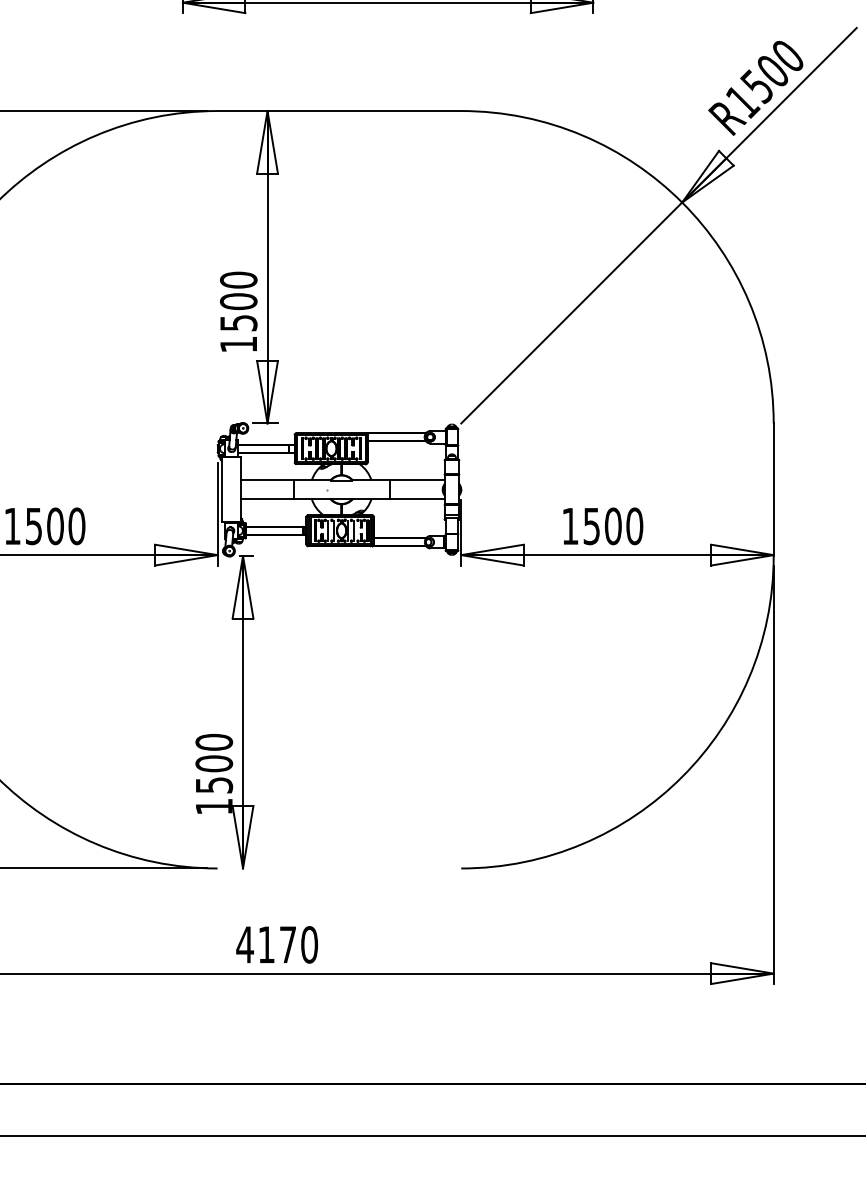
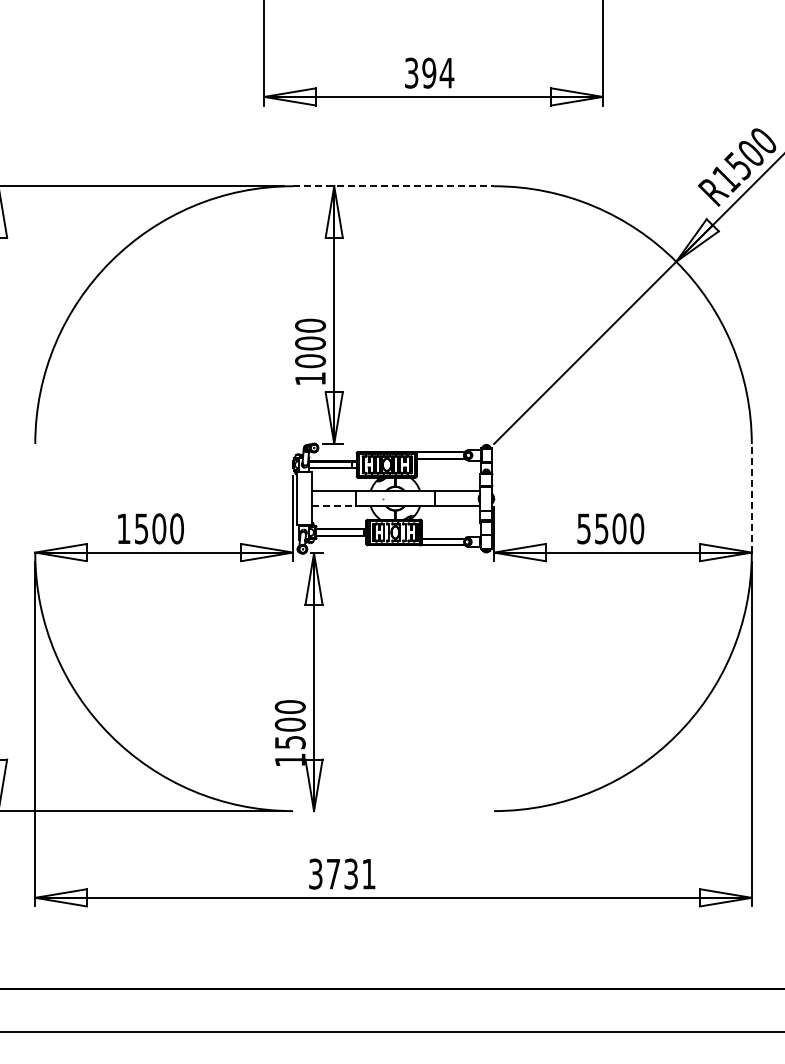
line: (339, 111) -> (393, 186), solid -> dashed
text: (238, 323) -> (310, 361), 1500 -> 1000
line: (773, 489) -> (751, 498), solid -> dashed
line: (266, 499) -> (333, 506), solid -> dashed
text: (569, 525) -> (583, 528), 1500 -> 5500
text: (276, 944) -> (341, 873), 4170 -> 3731

